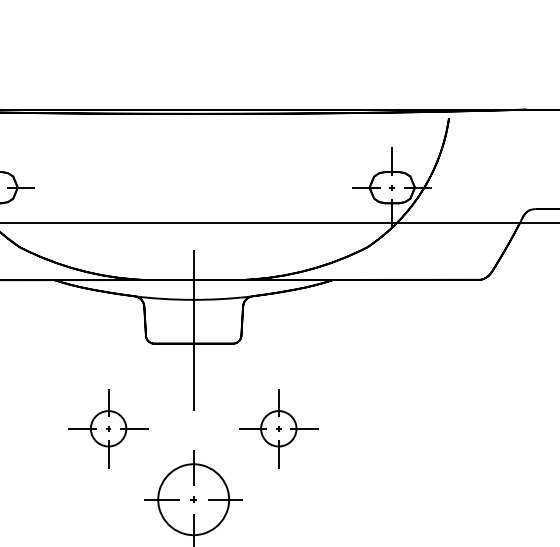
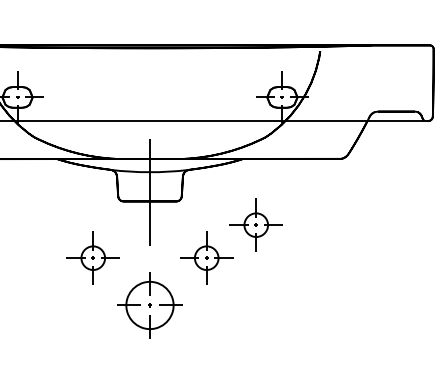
part: (351, 378) -> (255, 224), added

